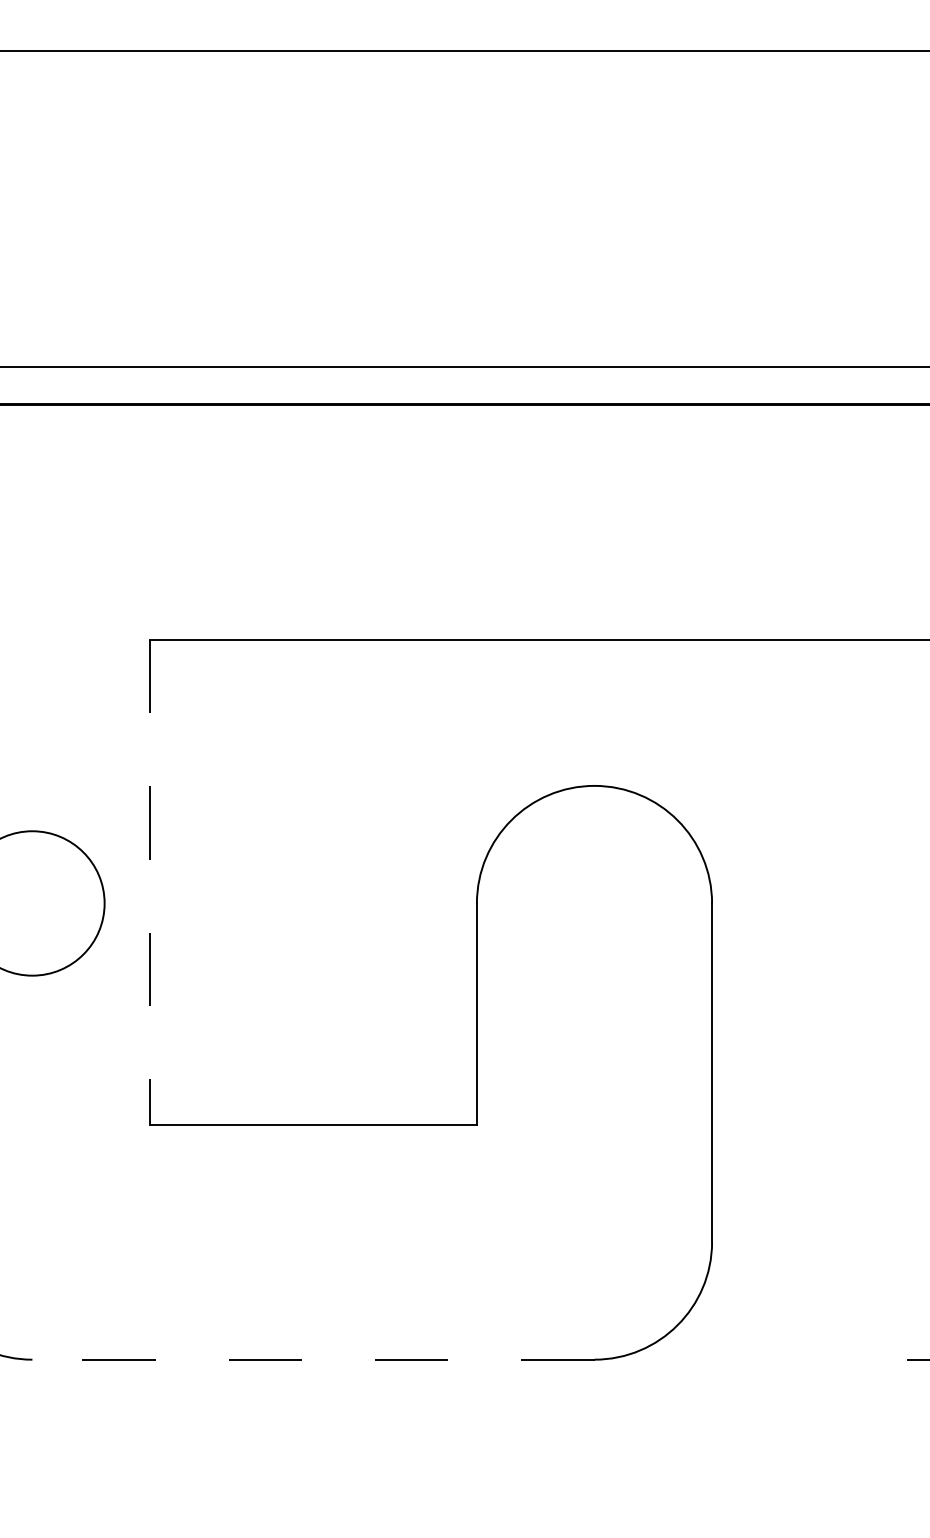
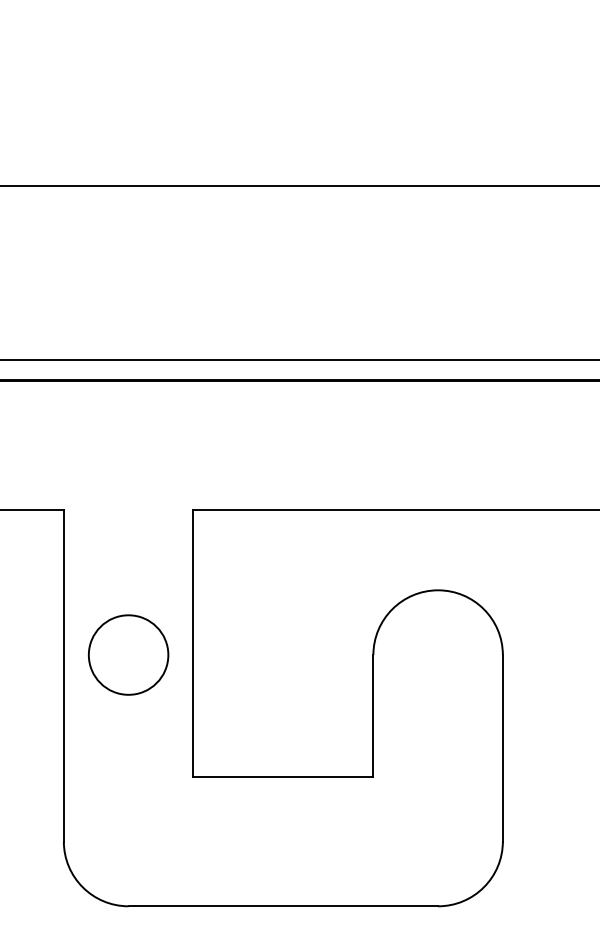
line: (150, 882) -> (193, 643), dashed -> solid
line: (313, 1360) -> (283, 906), dashed -> solid

